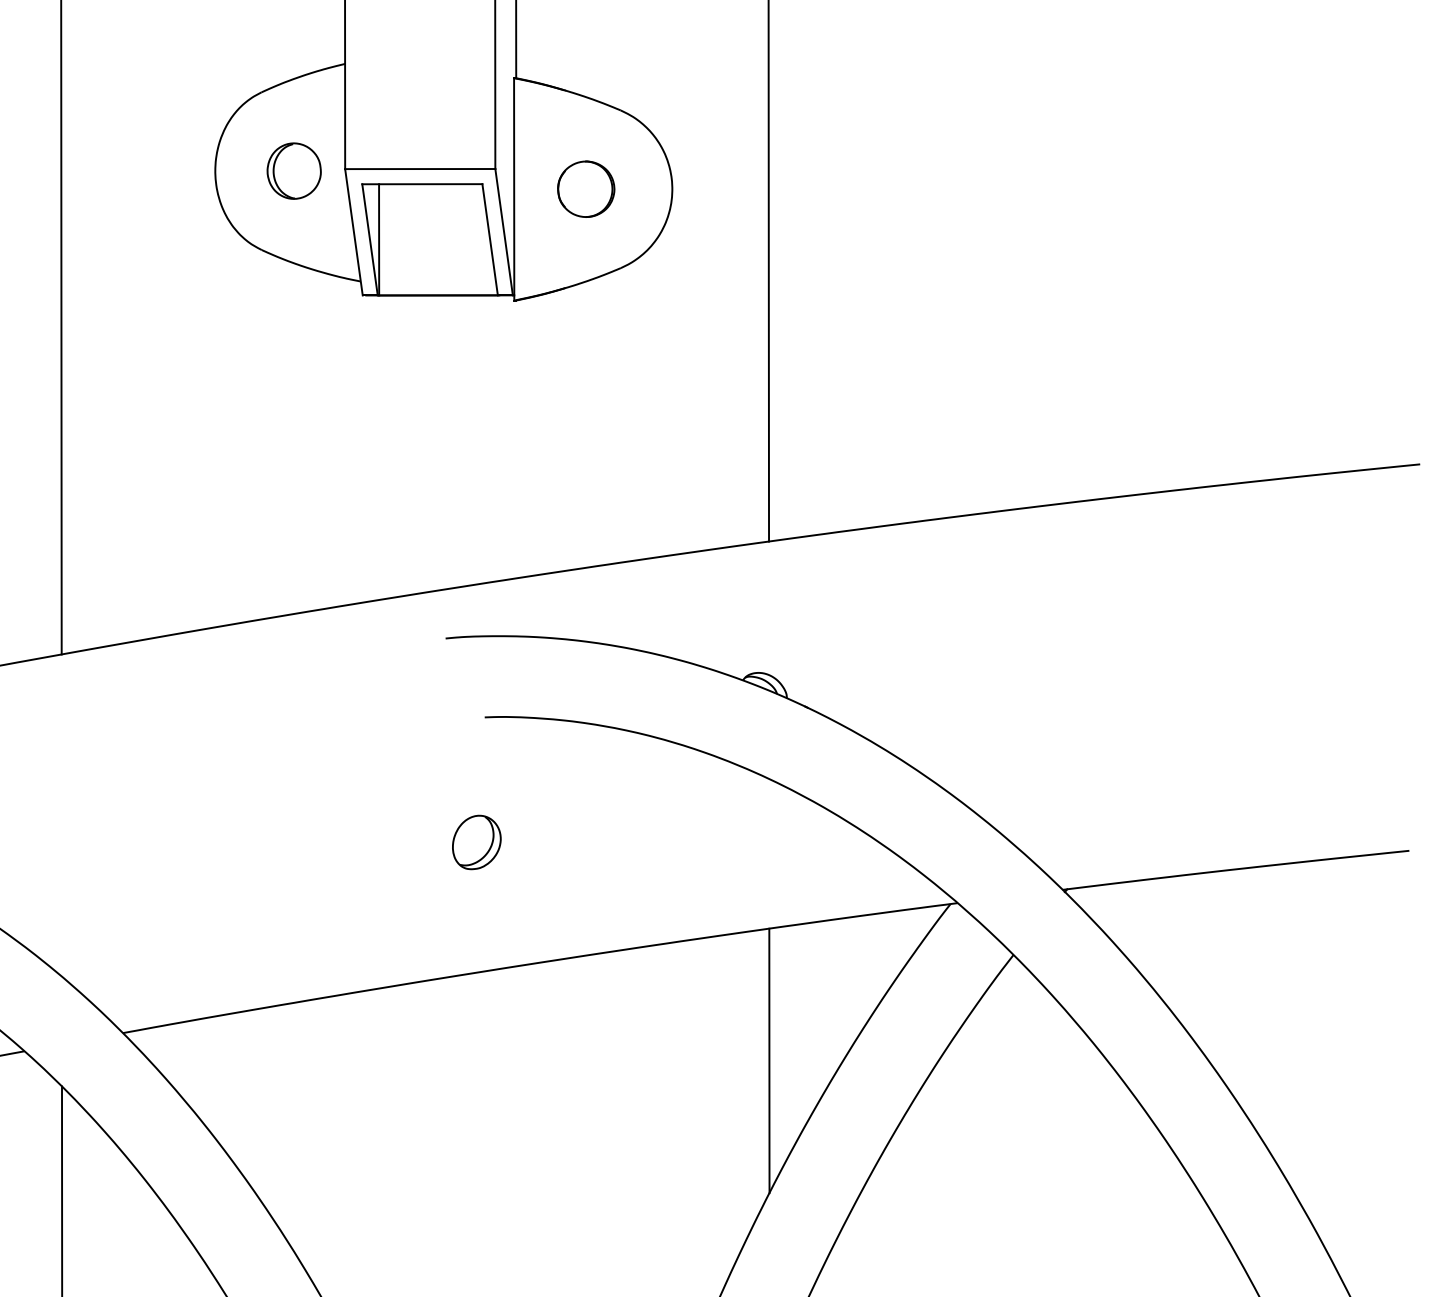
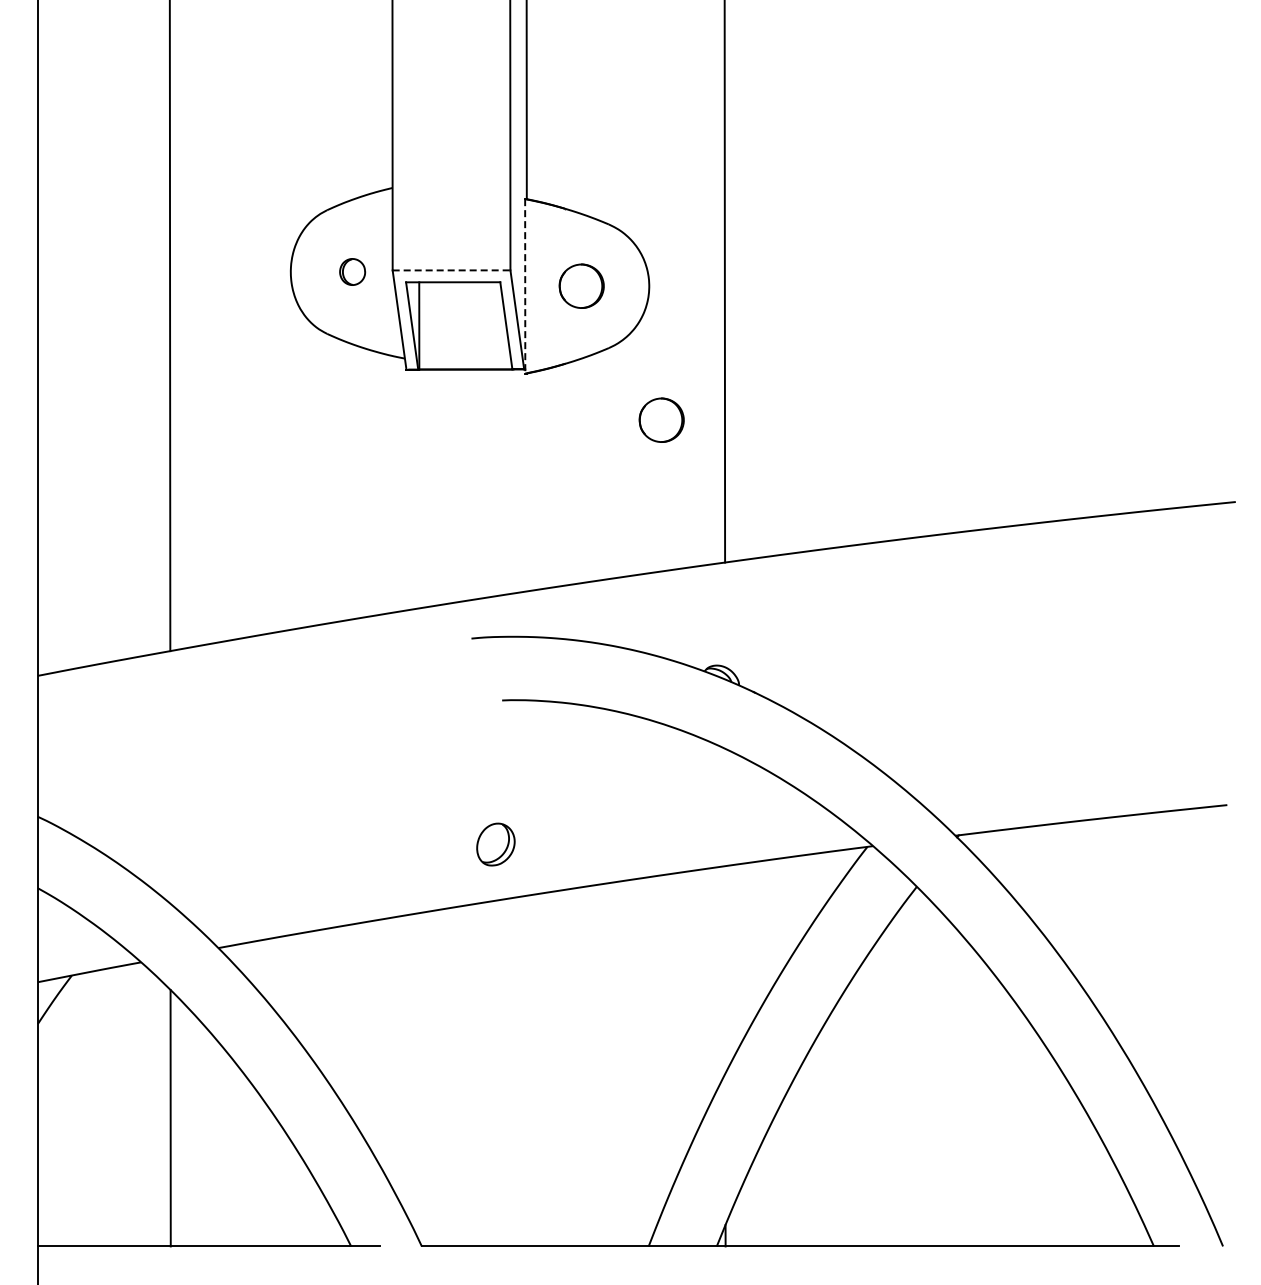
line: (420, 169) -> (451, 270), solid -> dashed
part: (293, 170) -> (352, 271), size x0.6
line: (514, 189) -> (525, 286), solid -> dashed
part: (687, 359) -> (661, 419), added
part: (476, 842) -> (495, 844), moved
line: (769, 1060) -> (725, 969), removed

